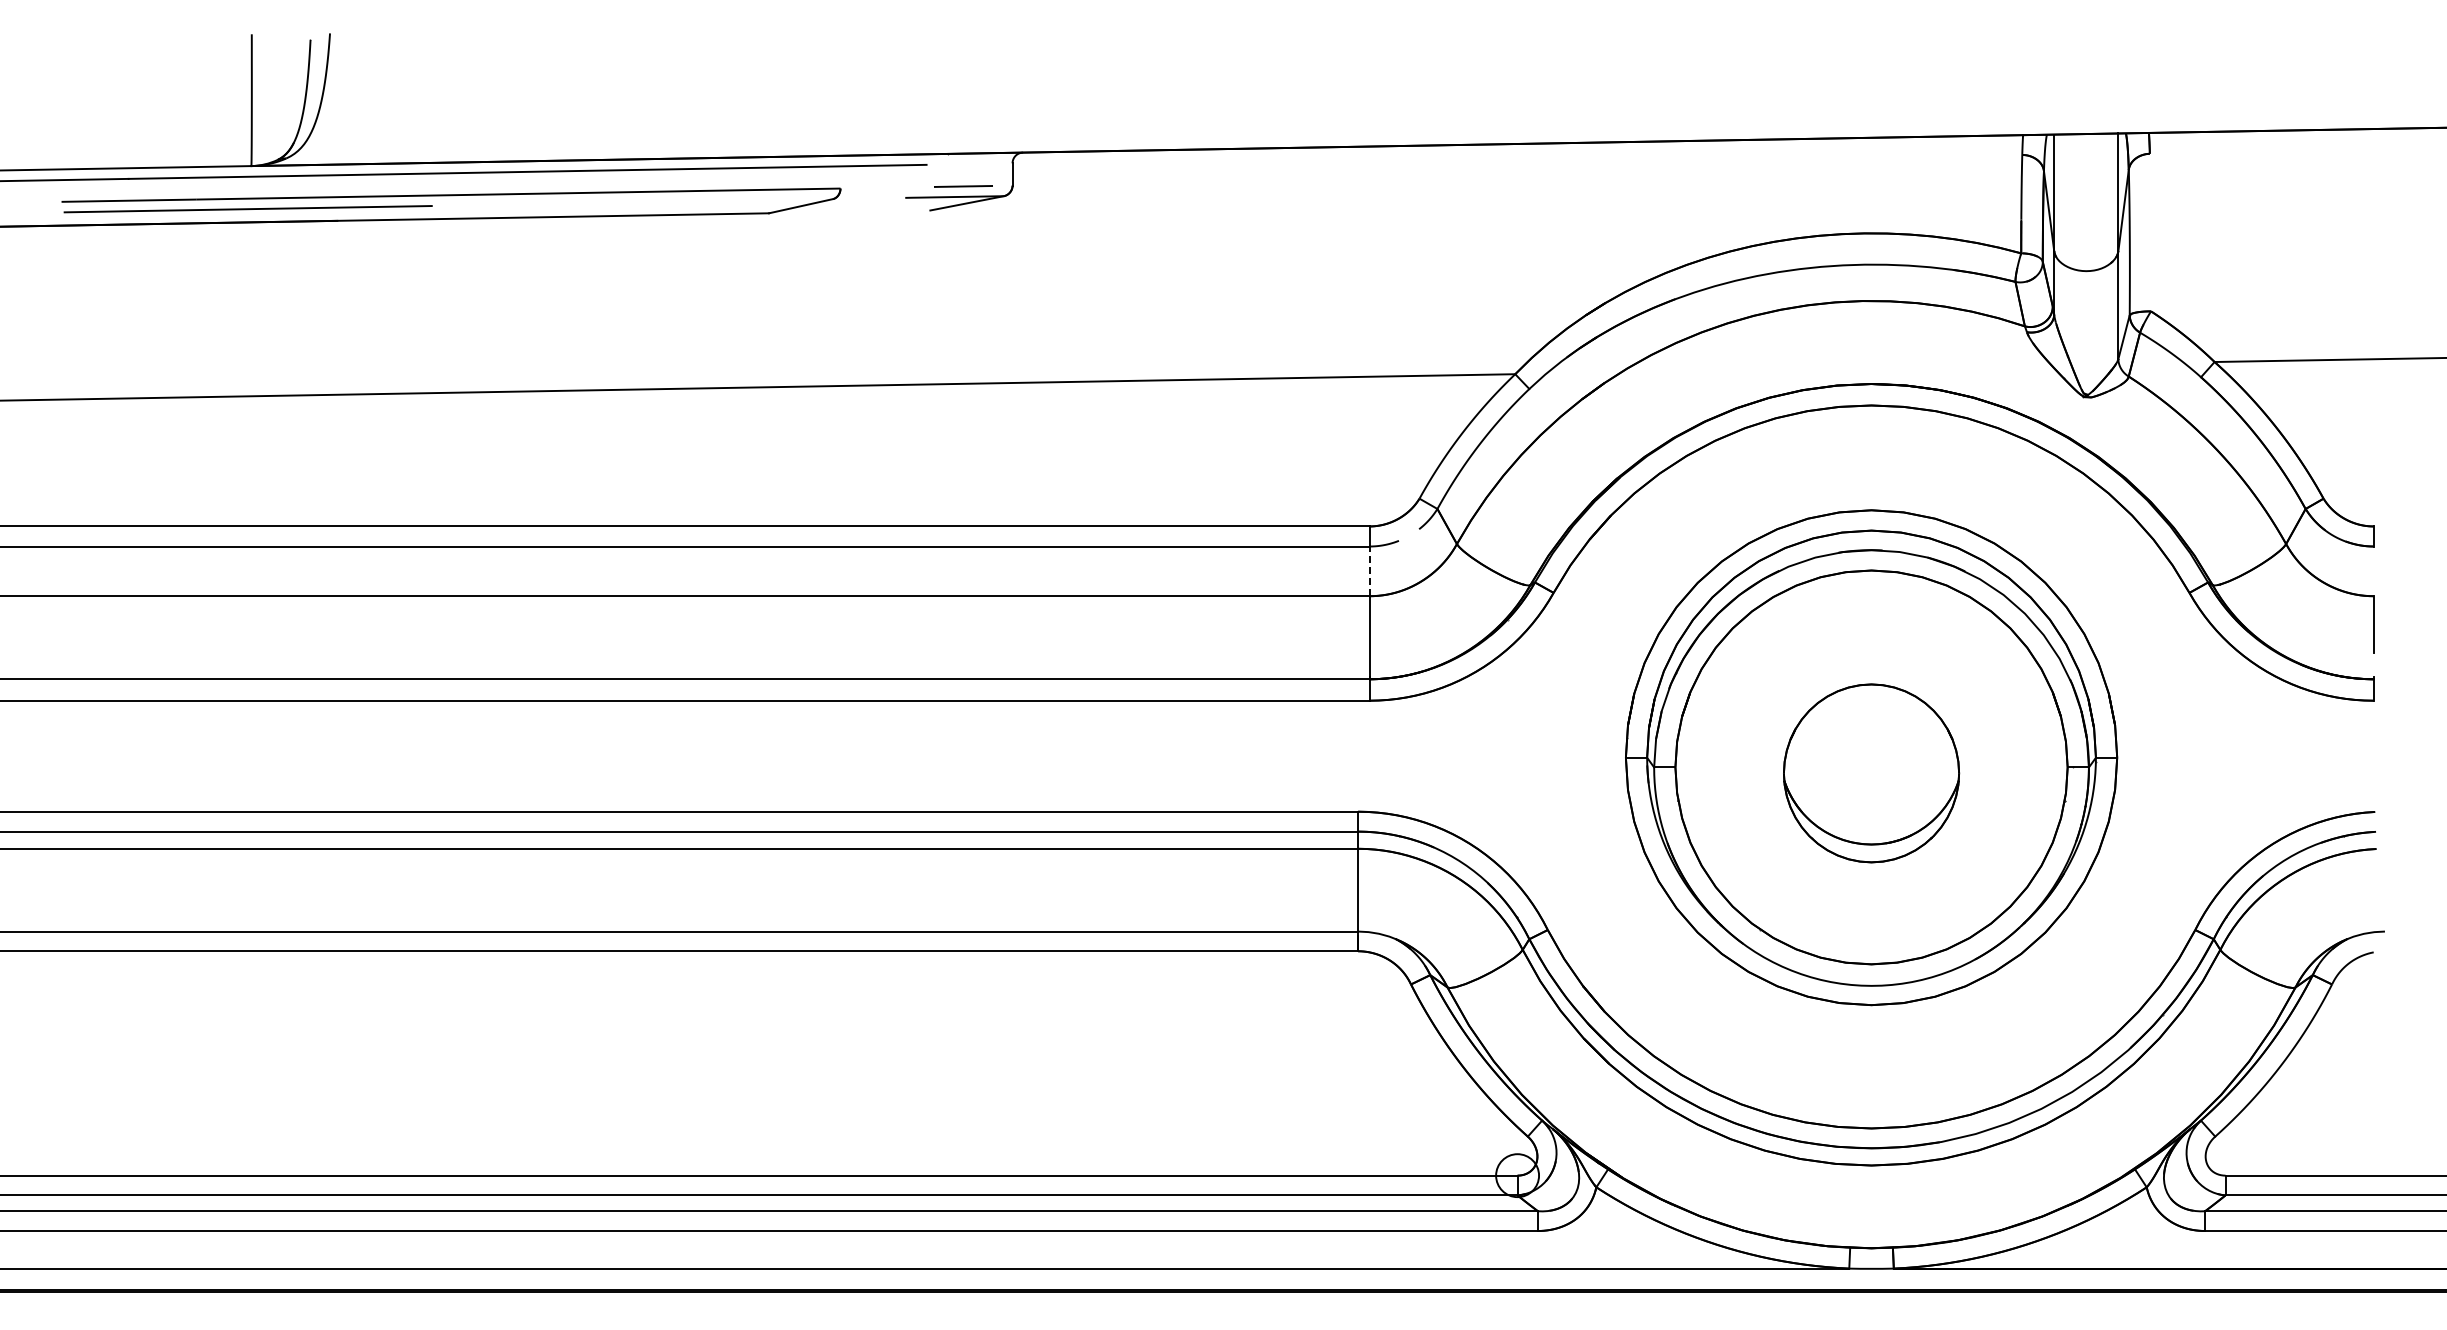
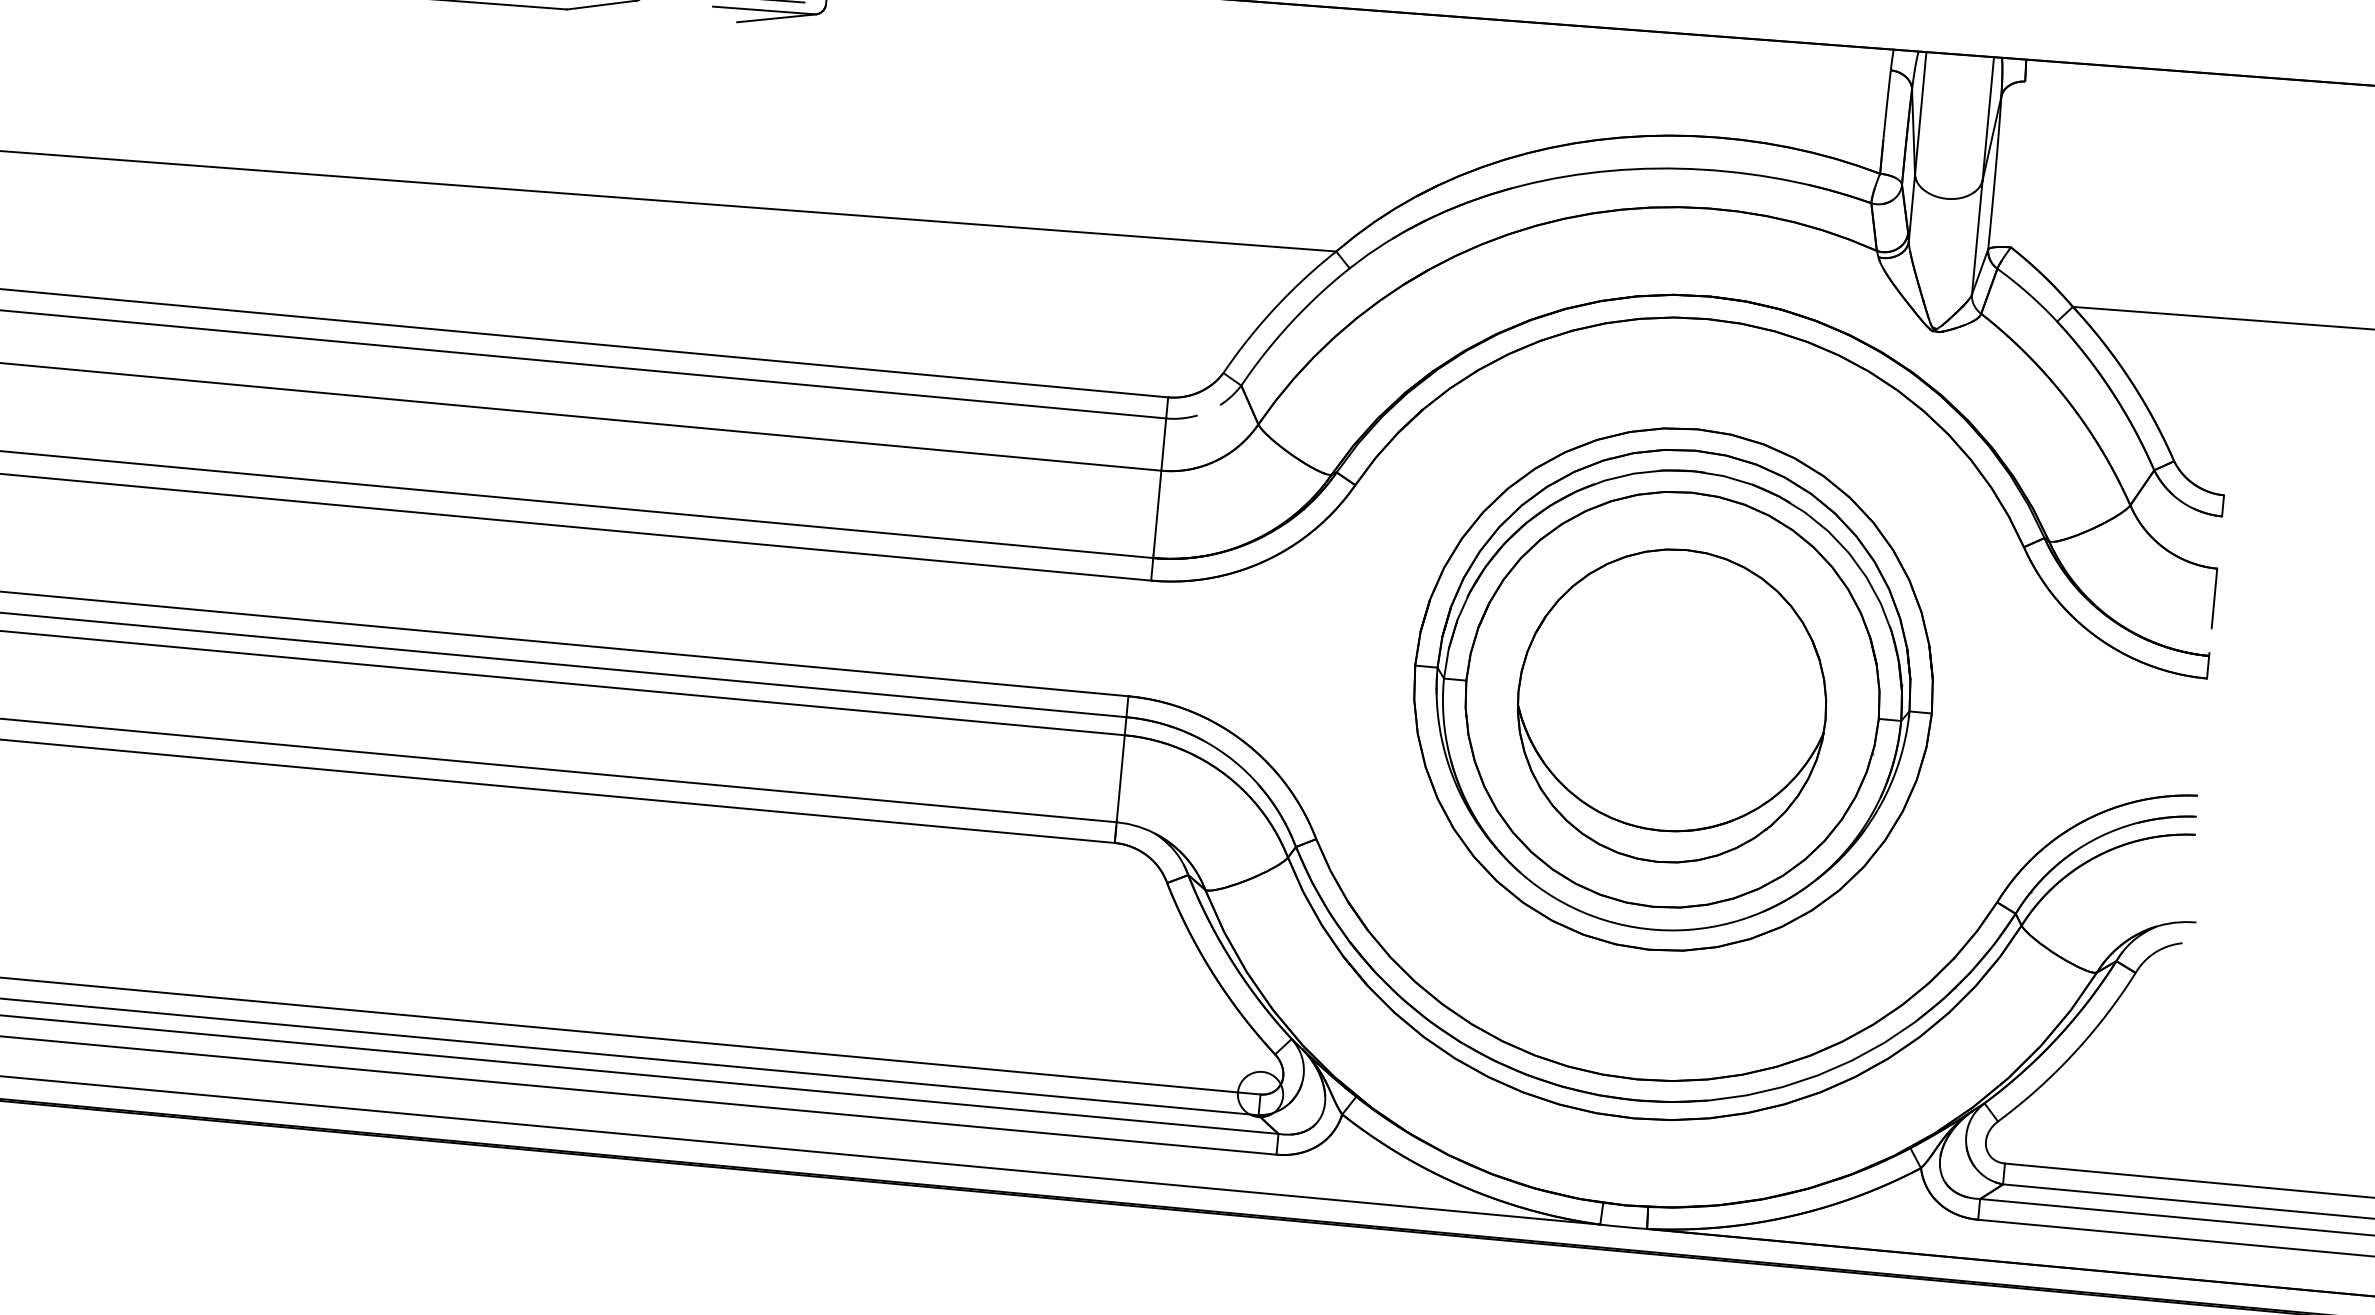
line: (1369, 571) -> (1163, 444), dashed -> solid
part: (1871, 773) -> (1671, 706), size x1.67

